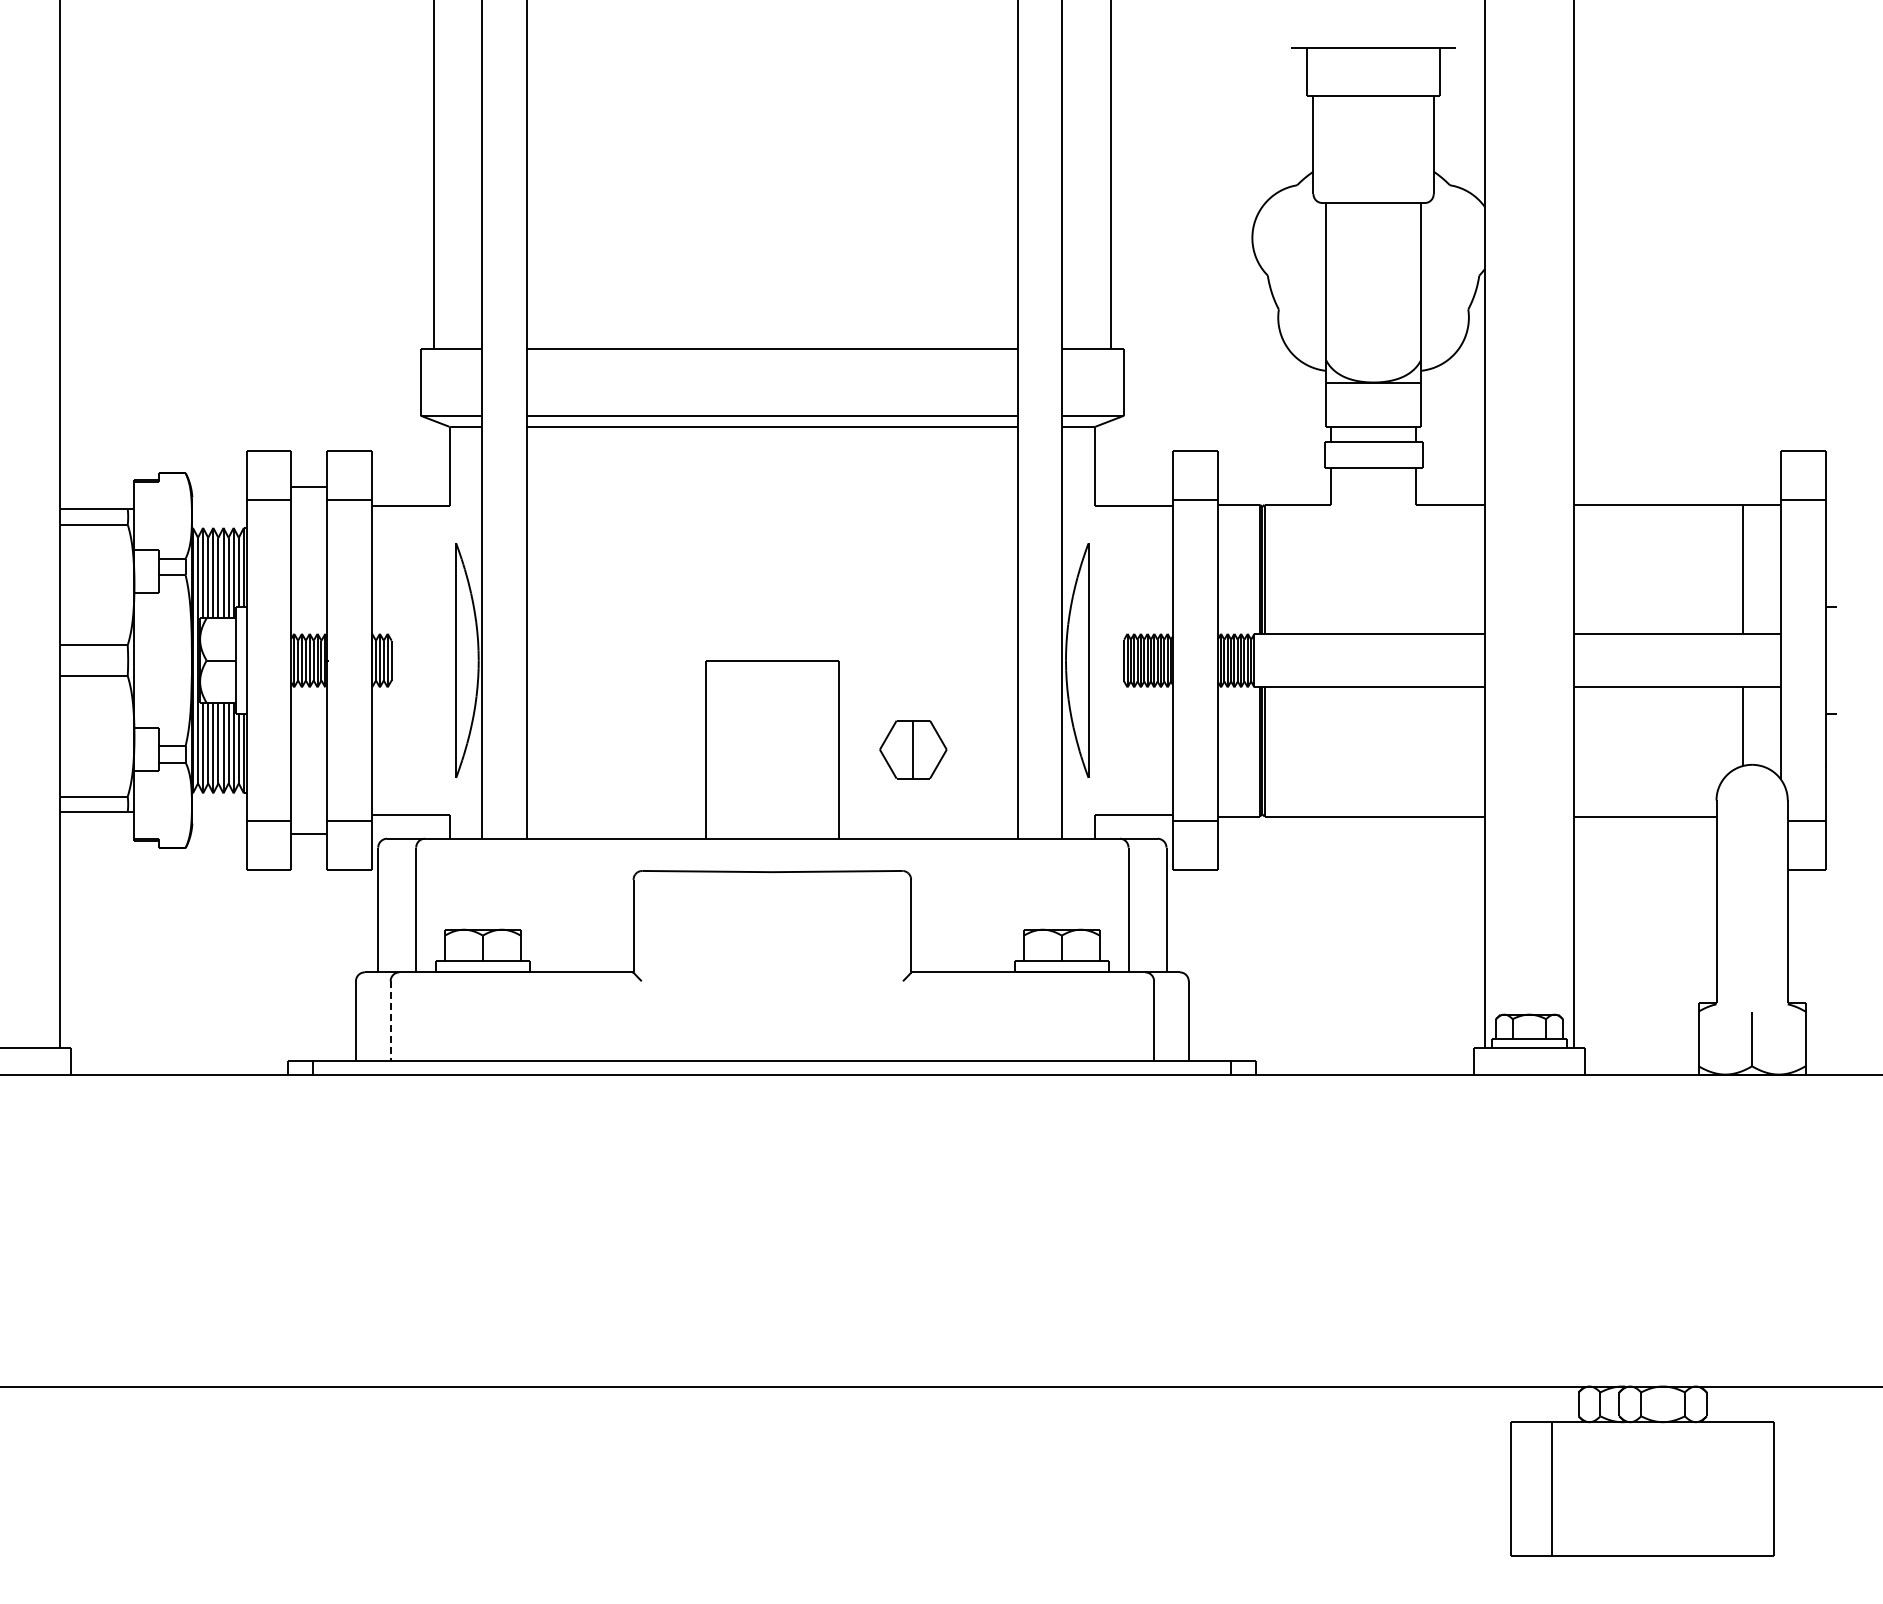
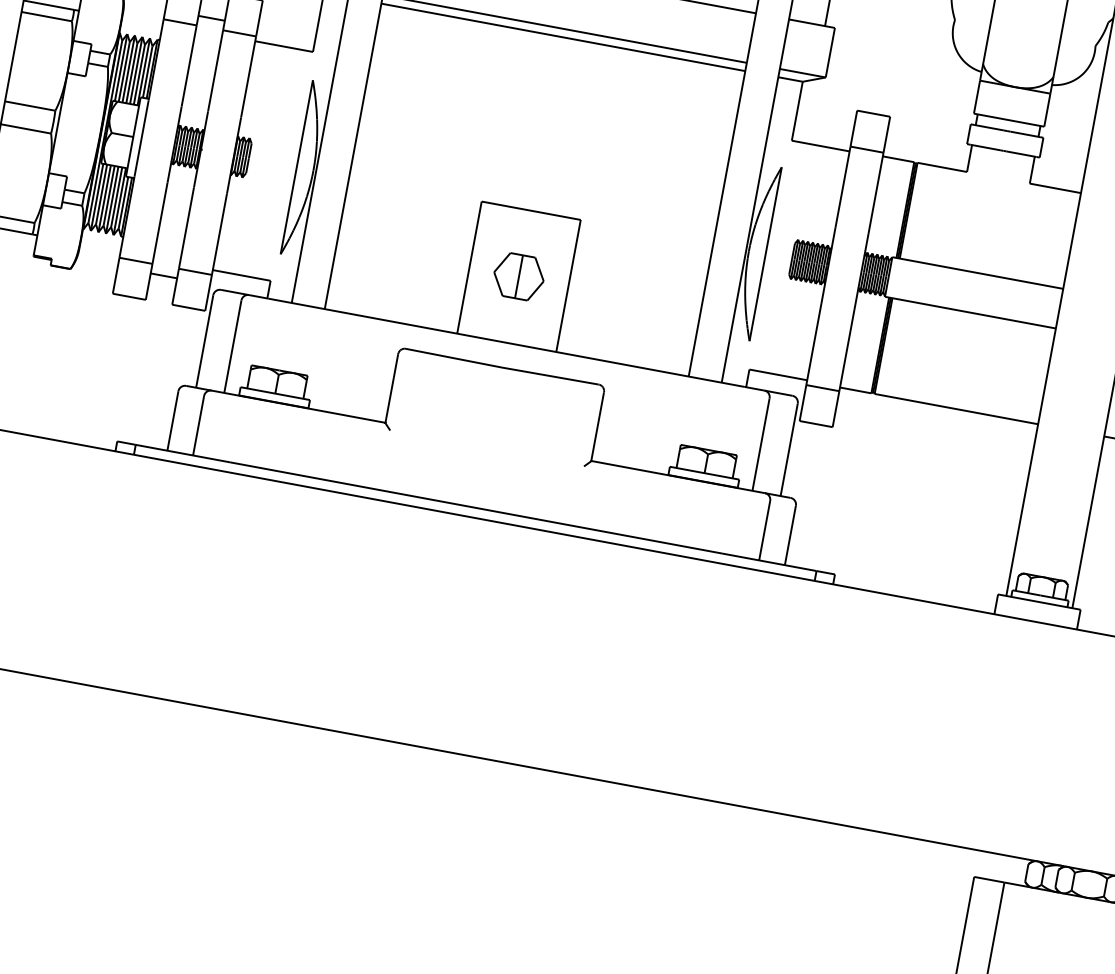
part: (913, 749) -> (519, 276), moved
line: (390, 1021) -> (198, 425), dashed -> solid

